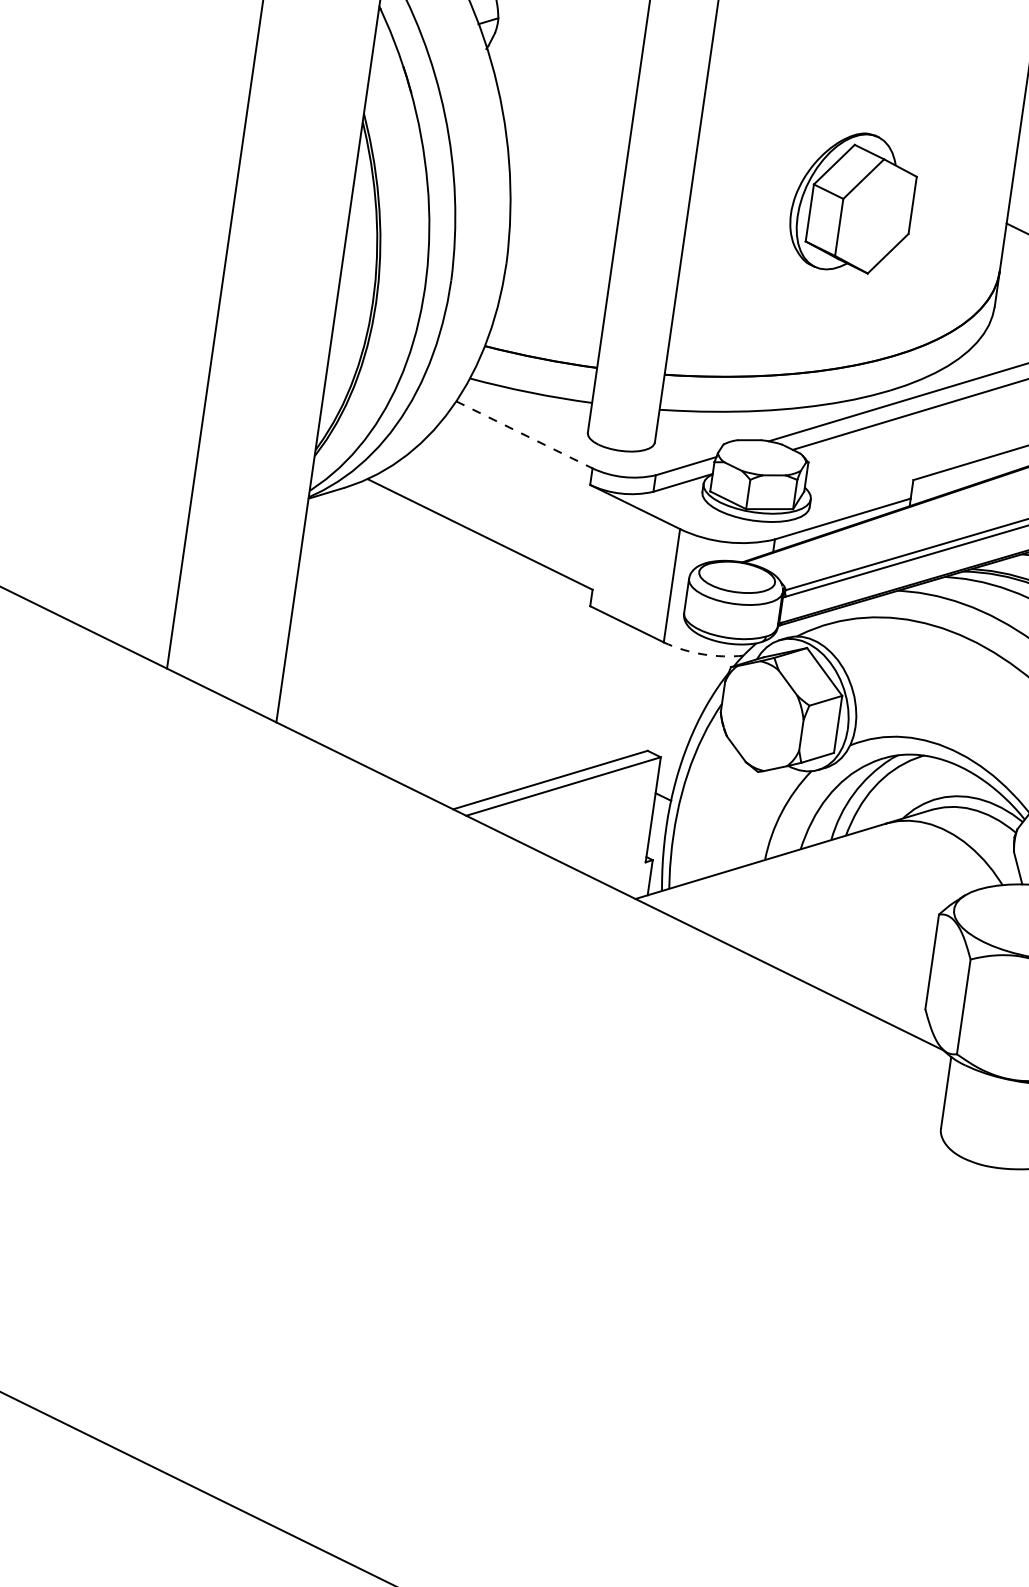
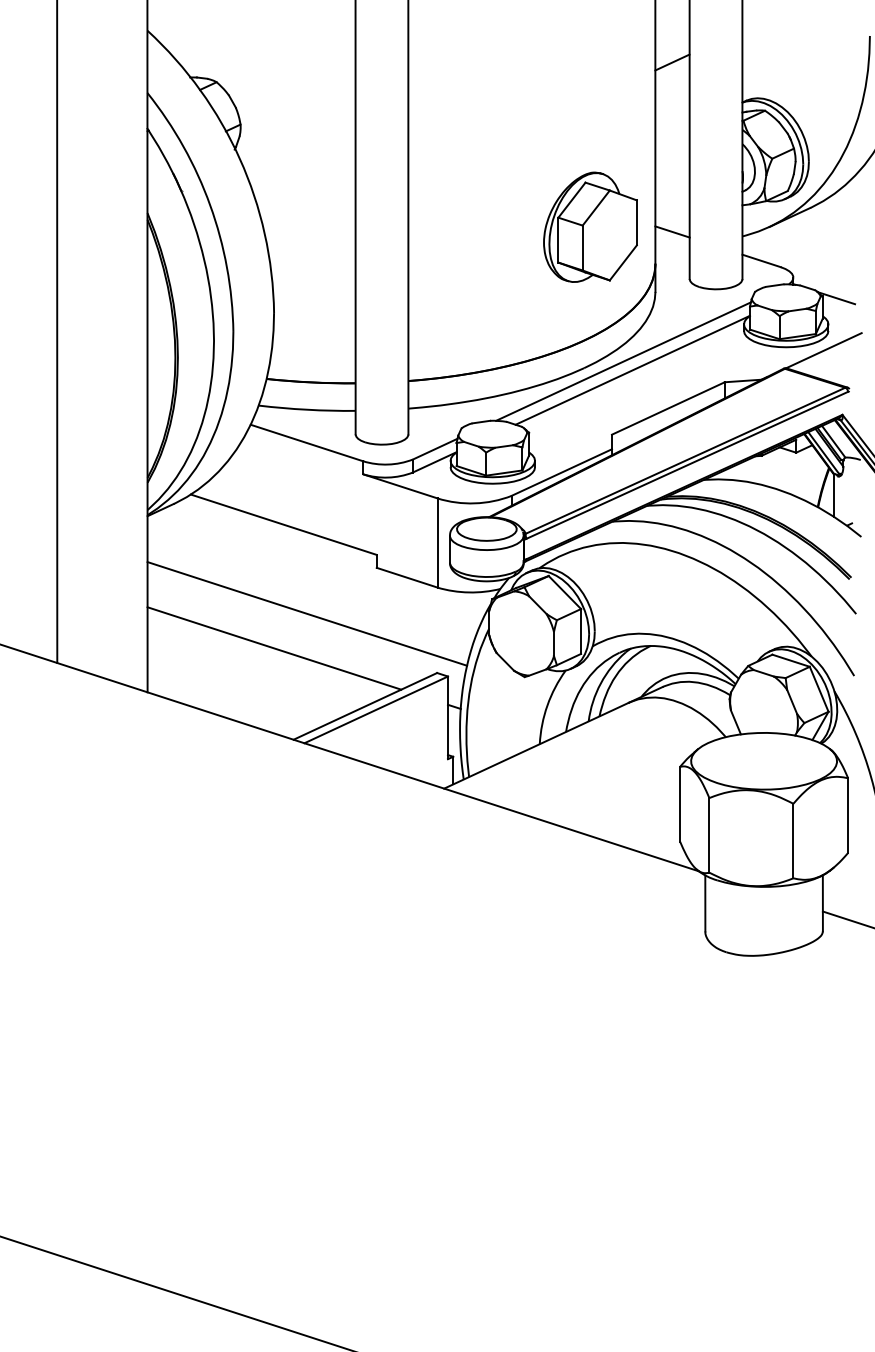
part: (853, 201) -> (590, 226), moved
line: (525, 435) -> (307, 443), dashed -> solid
line: (493, 651) -> (307, 613), added
arc: (703, 654) -> (469, 592), dashed -> solid
line: (445, 689) -> (274, 648), added

